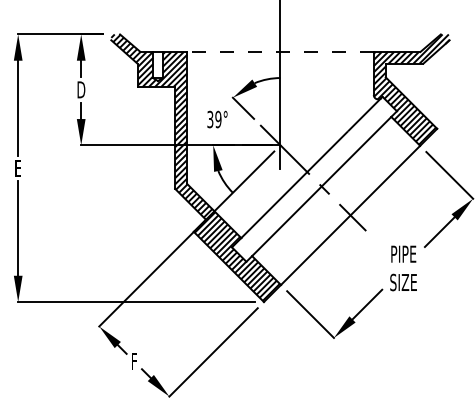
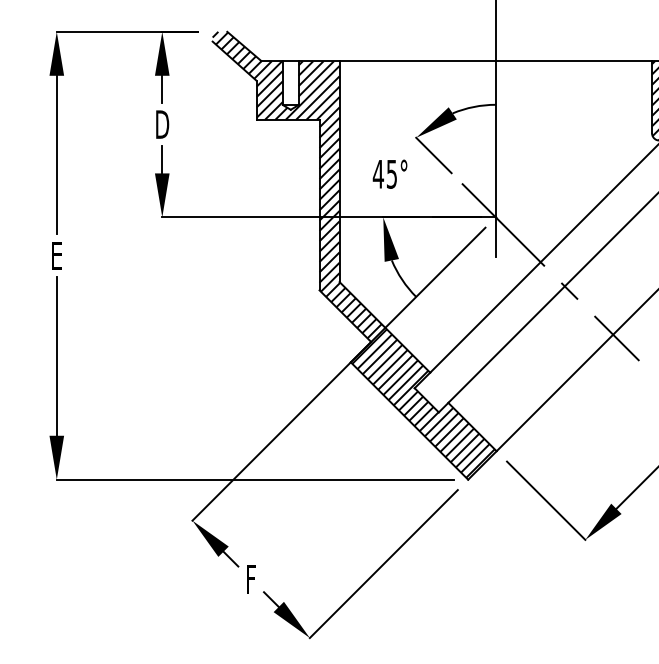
line: (279, 51) -> (494, 60), dashed -> solid
text: (214, 119) -> (385, 174), 39° -> 45°

